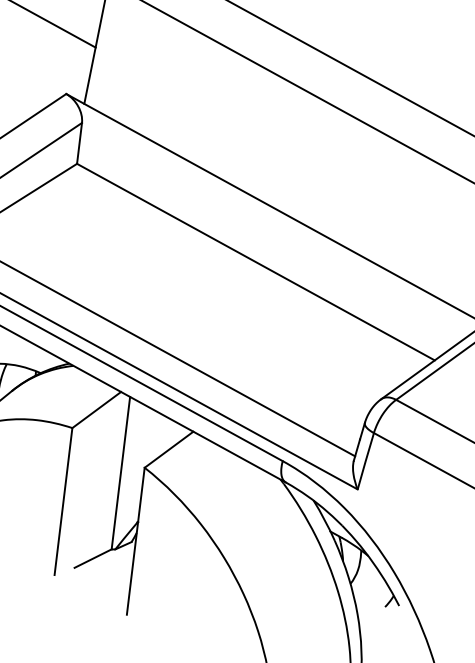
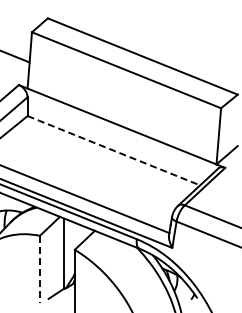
line: (255, 261) -> (113, 150), solid -> dashed
line: (62, 501) -> (39, 269), solid -> dashed

